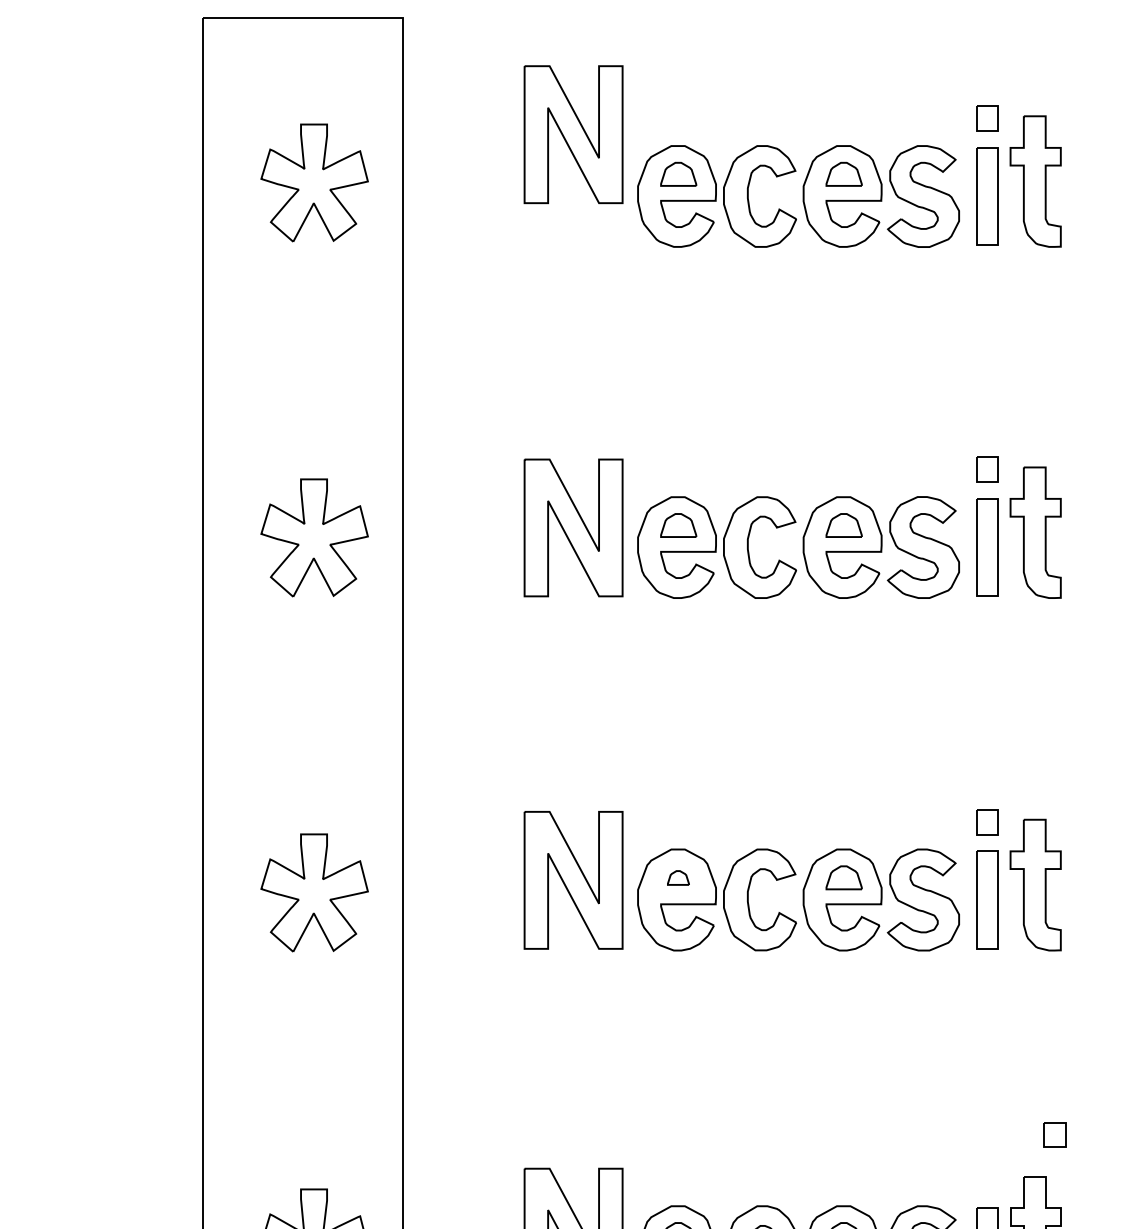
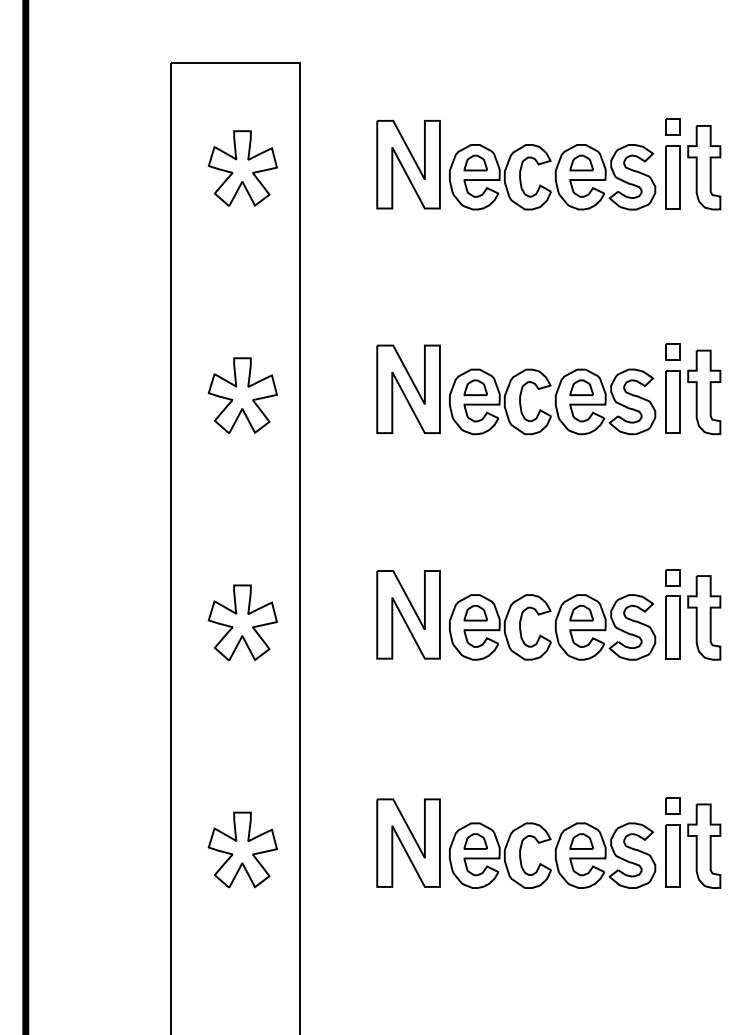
part: (573, 134) -> (408, 164), moved
part: (678, 878) -> (475, 613), size x1.67
part: (1053, 1134) -> (672, 805), moved

